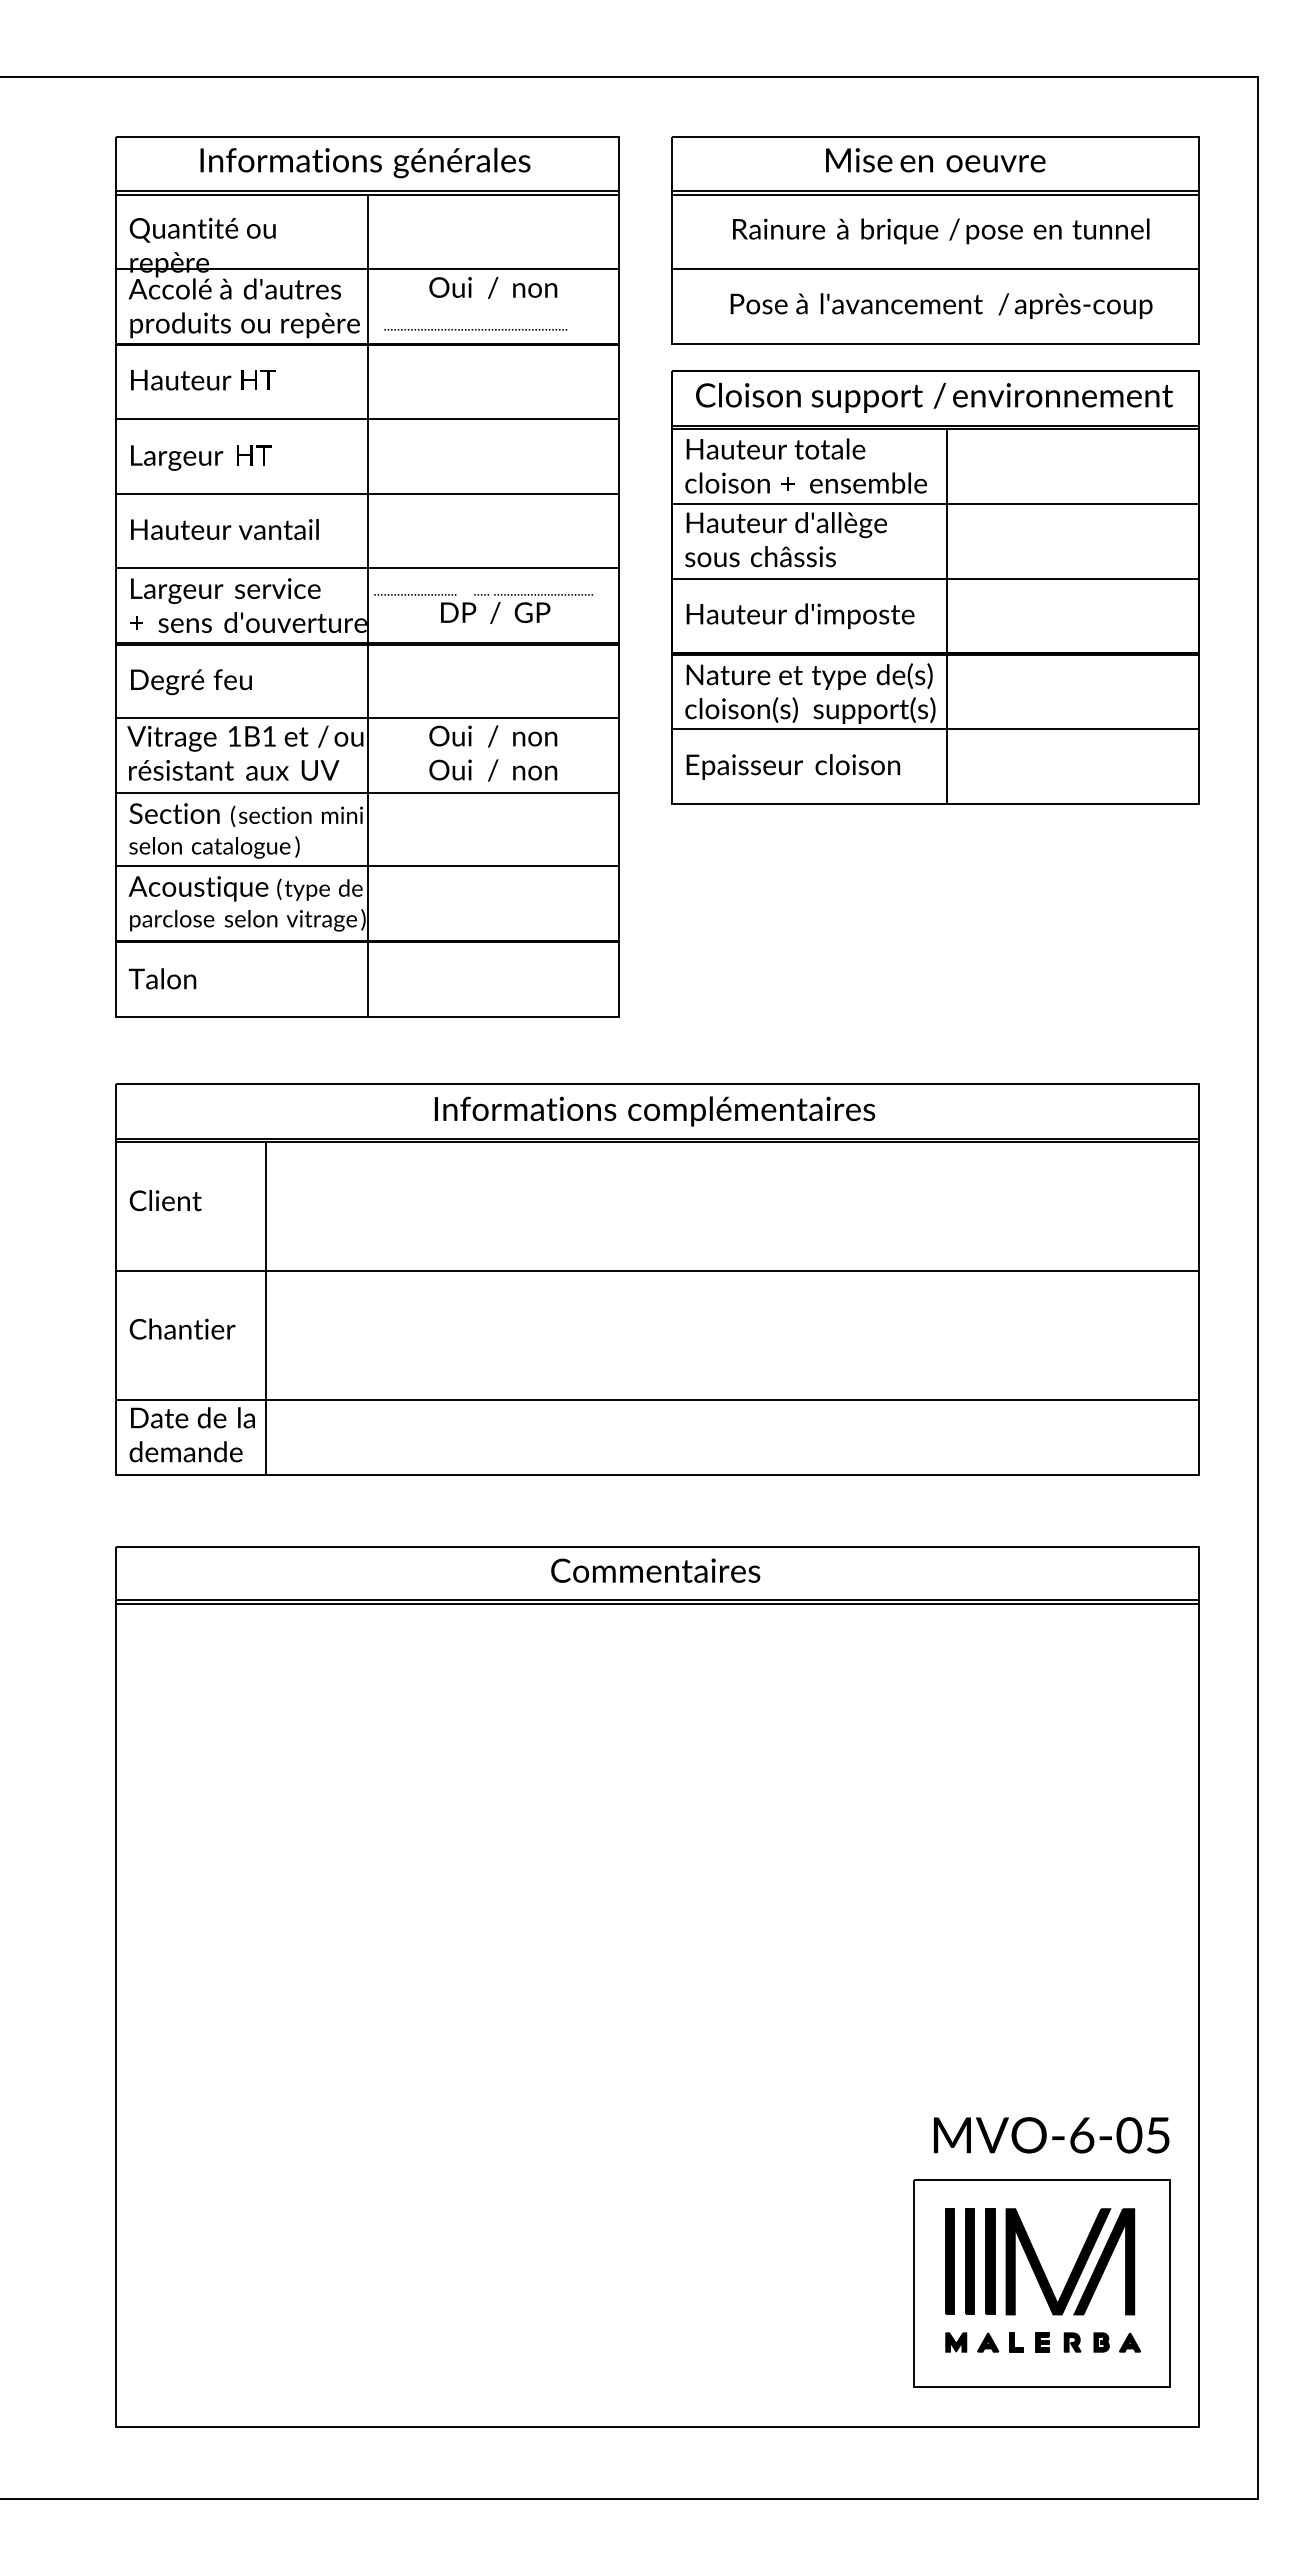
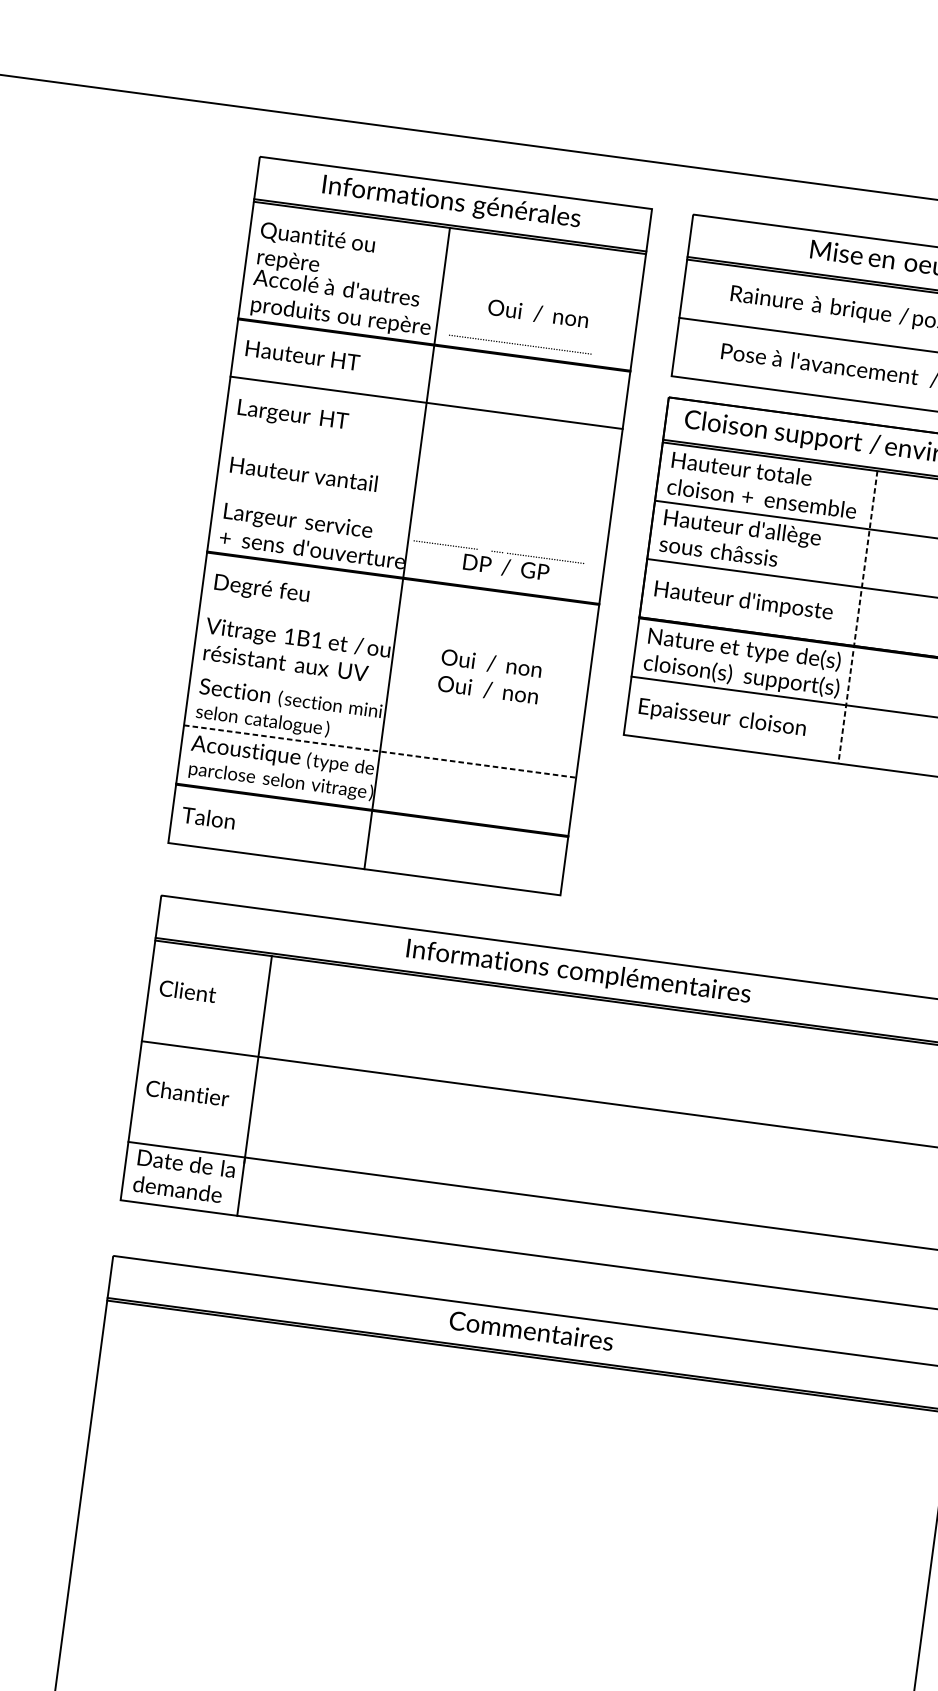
line: (367, 269) -> (442, 286), removed
line: (367, 493) -> (418, 461), removed
line: (367, 568) -> (411, 519), removed
line: (947, 616) -> (858, 617), solid -> dashed
line: (367, 717) -> (395, 635), removed
line: (367, 792) -> (387, 694), removed
line: (368, 866) -> (380, 751), solid -> dashed

